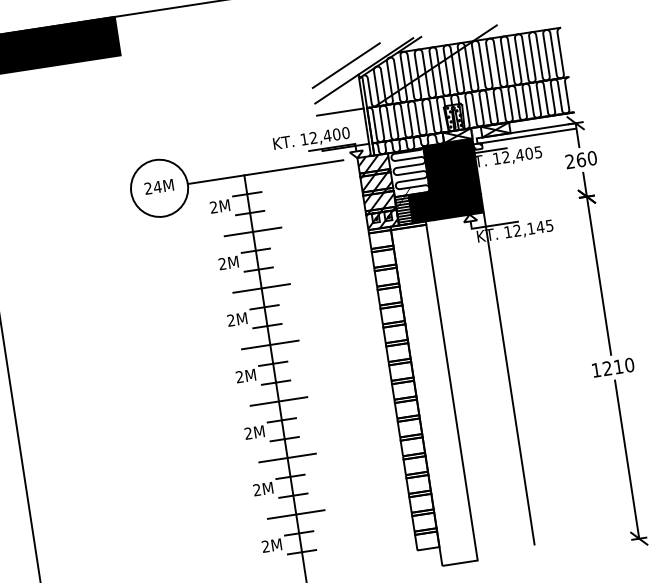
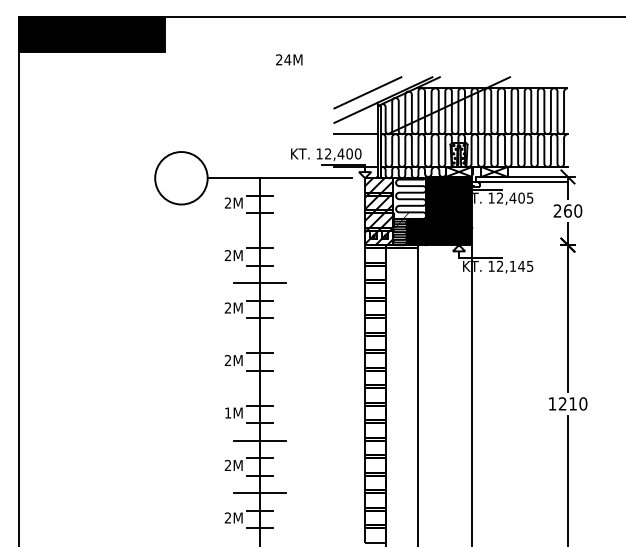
text: (159, 186) -> (289, 59), moved
line: (252, 231) -> (259, 230), removed
line: (269, 344) -> (259, 335), removed
line: (278, 401) -> (259, 388), removed
text: (247, 433) -> (227, 412), 2M -> 1M

